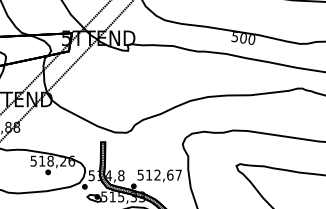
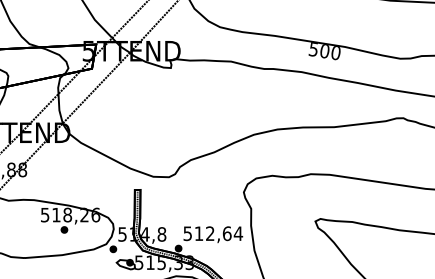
text: (178, 175) -> (238, 233), 512,67 -> 512,64

